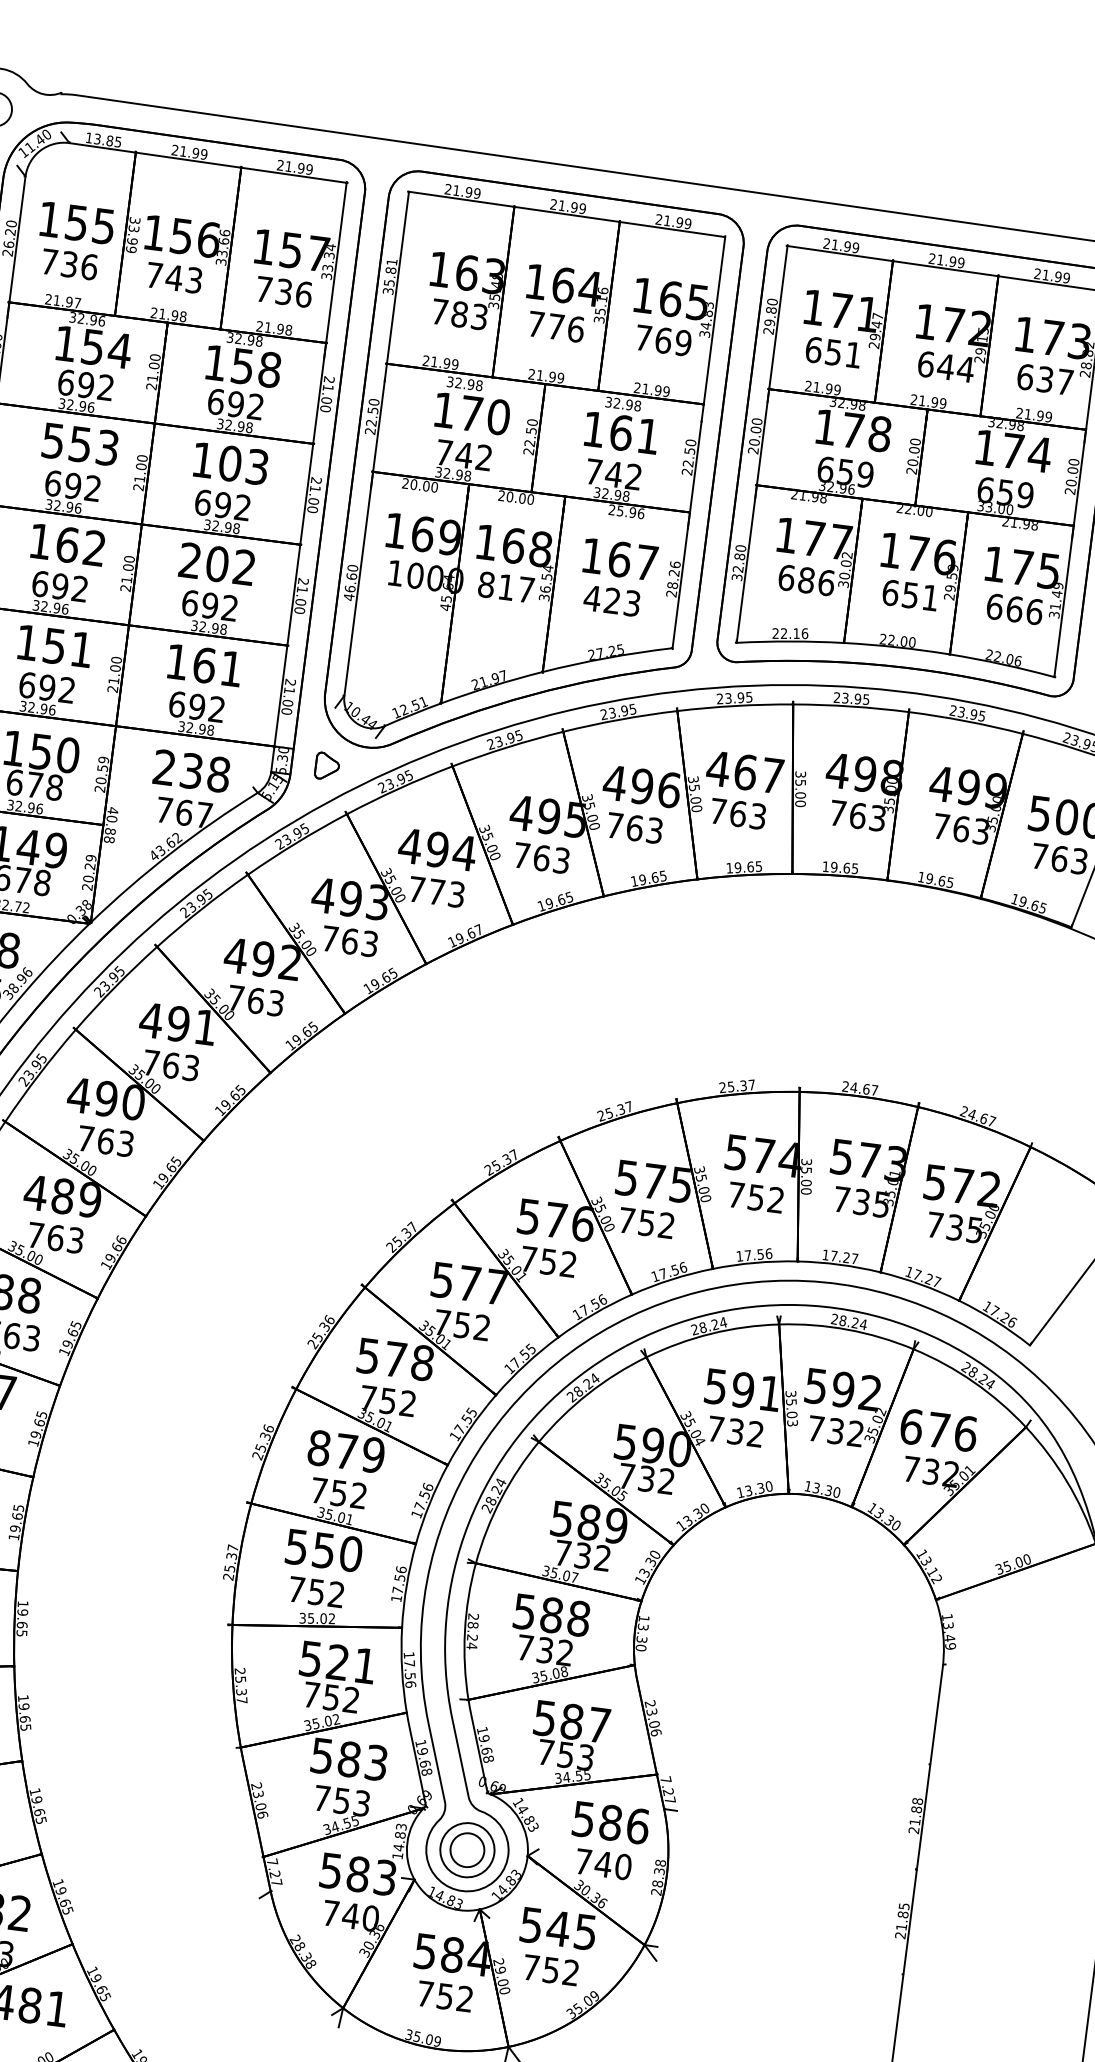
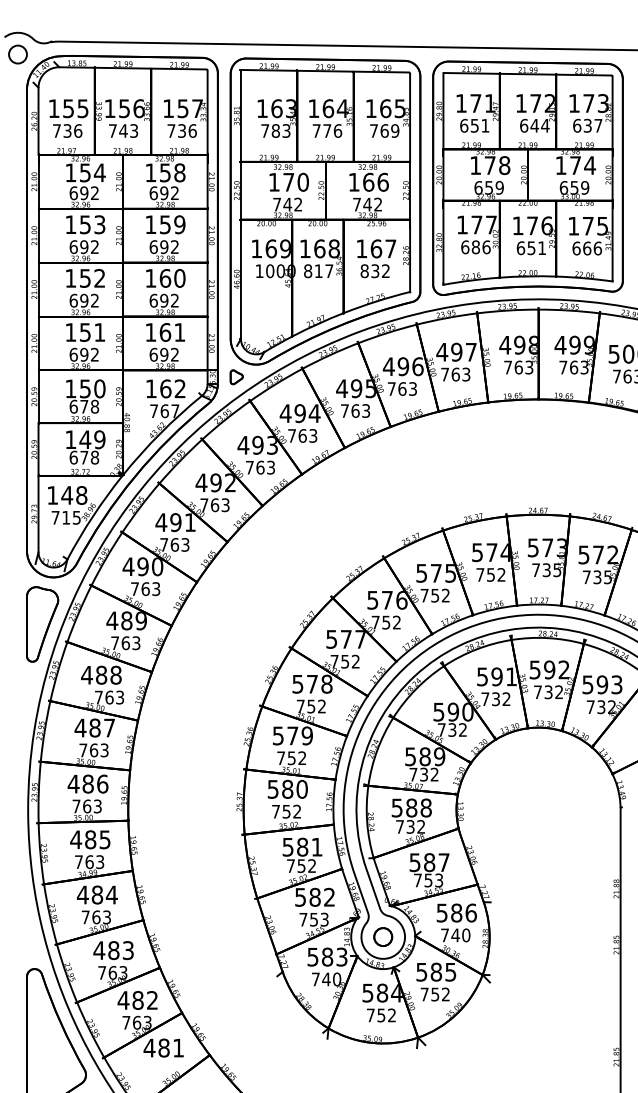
text: (647, 434) -> (382, 181), 161 -> 166
text: (52, 440) -> (70, 224), 553 -> 153
text: (243, 464) -> (172, 224), 103 -> 159
text: (67, 545) -> (85, 278), 162 -> 152
text: (217, 564) -> (165, 278), 202 -> 160
text: (610, 601) -> (374, 271), 423 -> 832
text: (191, 770) -> (165, 388), 238 -> 162
text: (745, 770) -> (456, 351), 467 -> 497
text: (436, 891) -> (302, 435), 773 -> 763
text: (938, 1429) -> (602, 684), 676 -> 593
text: (317, 1447) -> (277, 735), 879 -> 579
text: (323, 1548) -> (287, 788), 550 -> 580
text: (337, 1661) -> (302, 846), 521 -> 581
text: (376, 1763) -> (329, 897), 583 -> 582
circle: (467, 1851) -> (383, 937), size x0.62
text: (558, 1927) -> (436, 971), 545 -> 585

